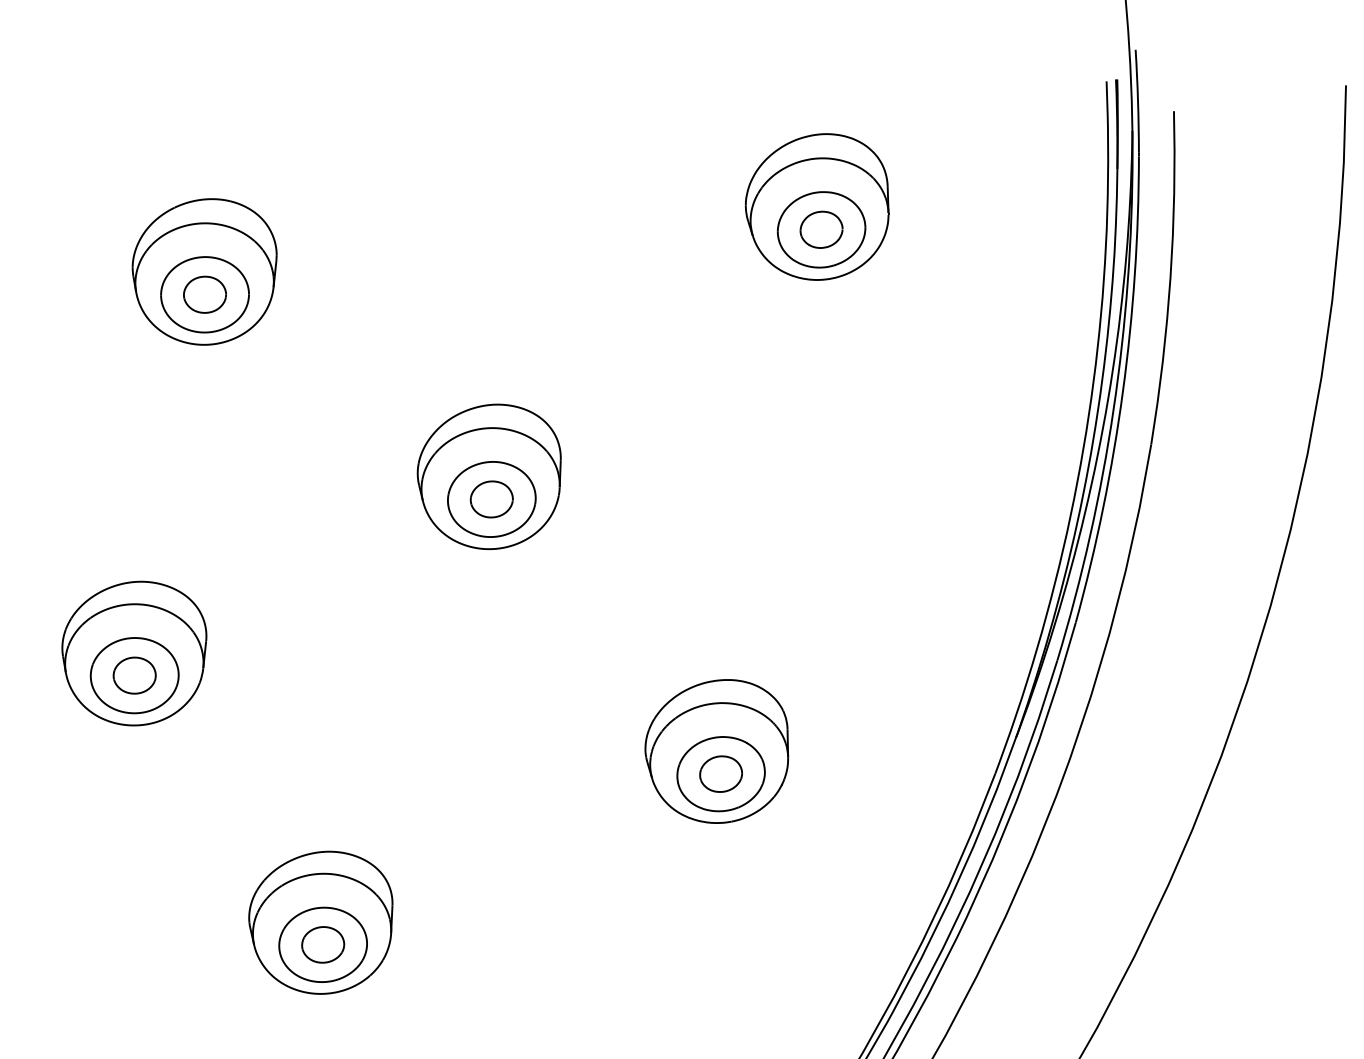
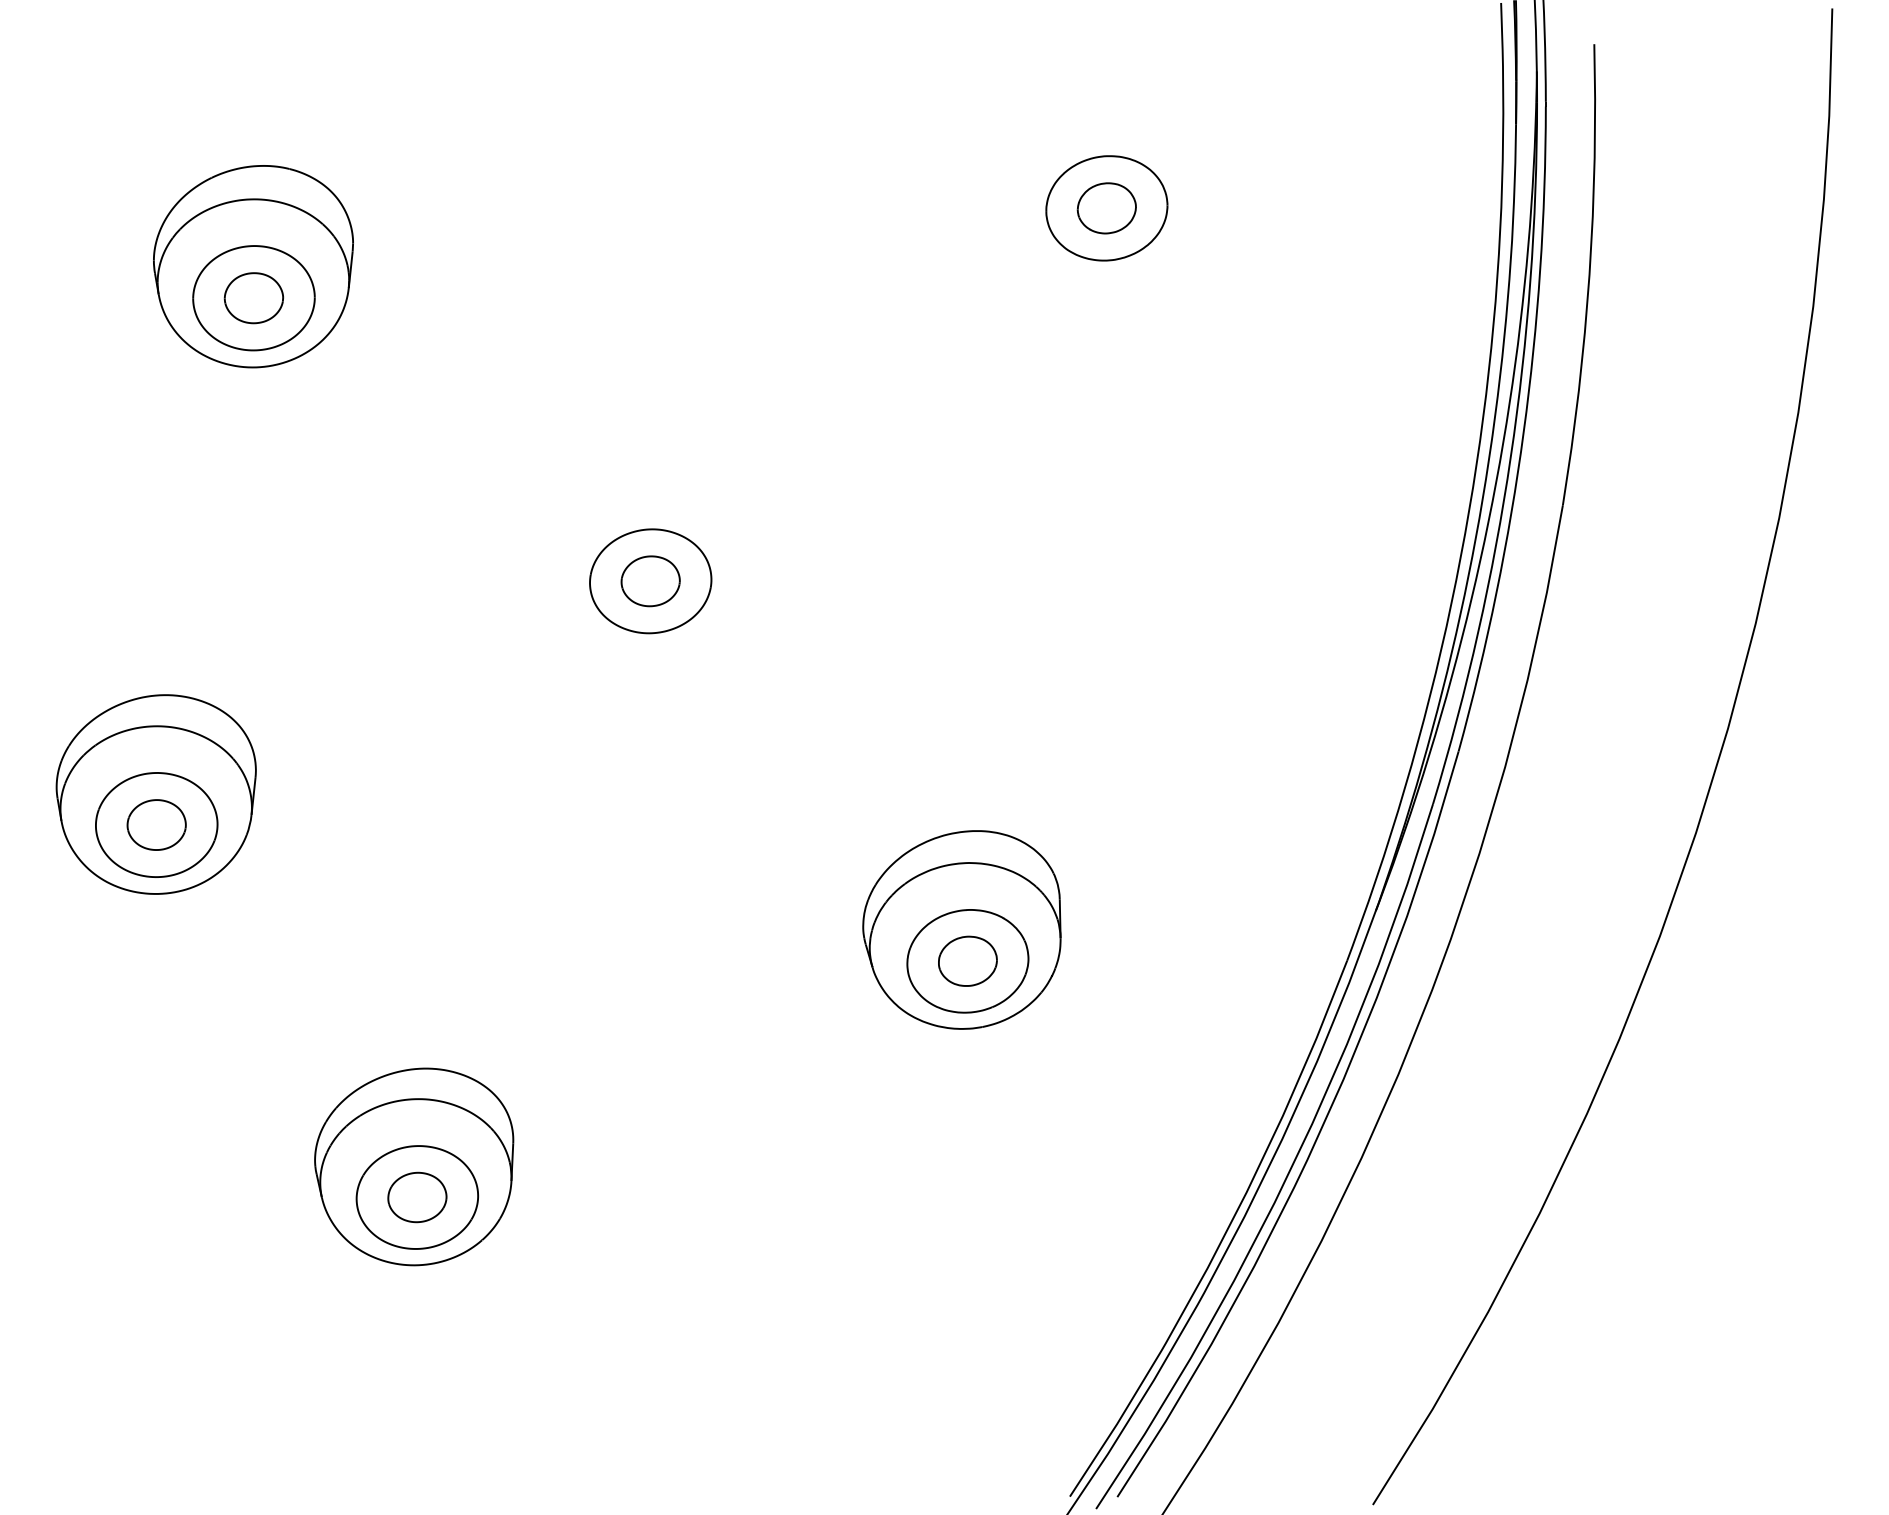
part: (816, 206) -> (1100, 176), removed
part: (488, 476) -> (646, 549), removed

